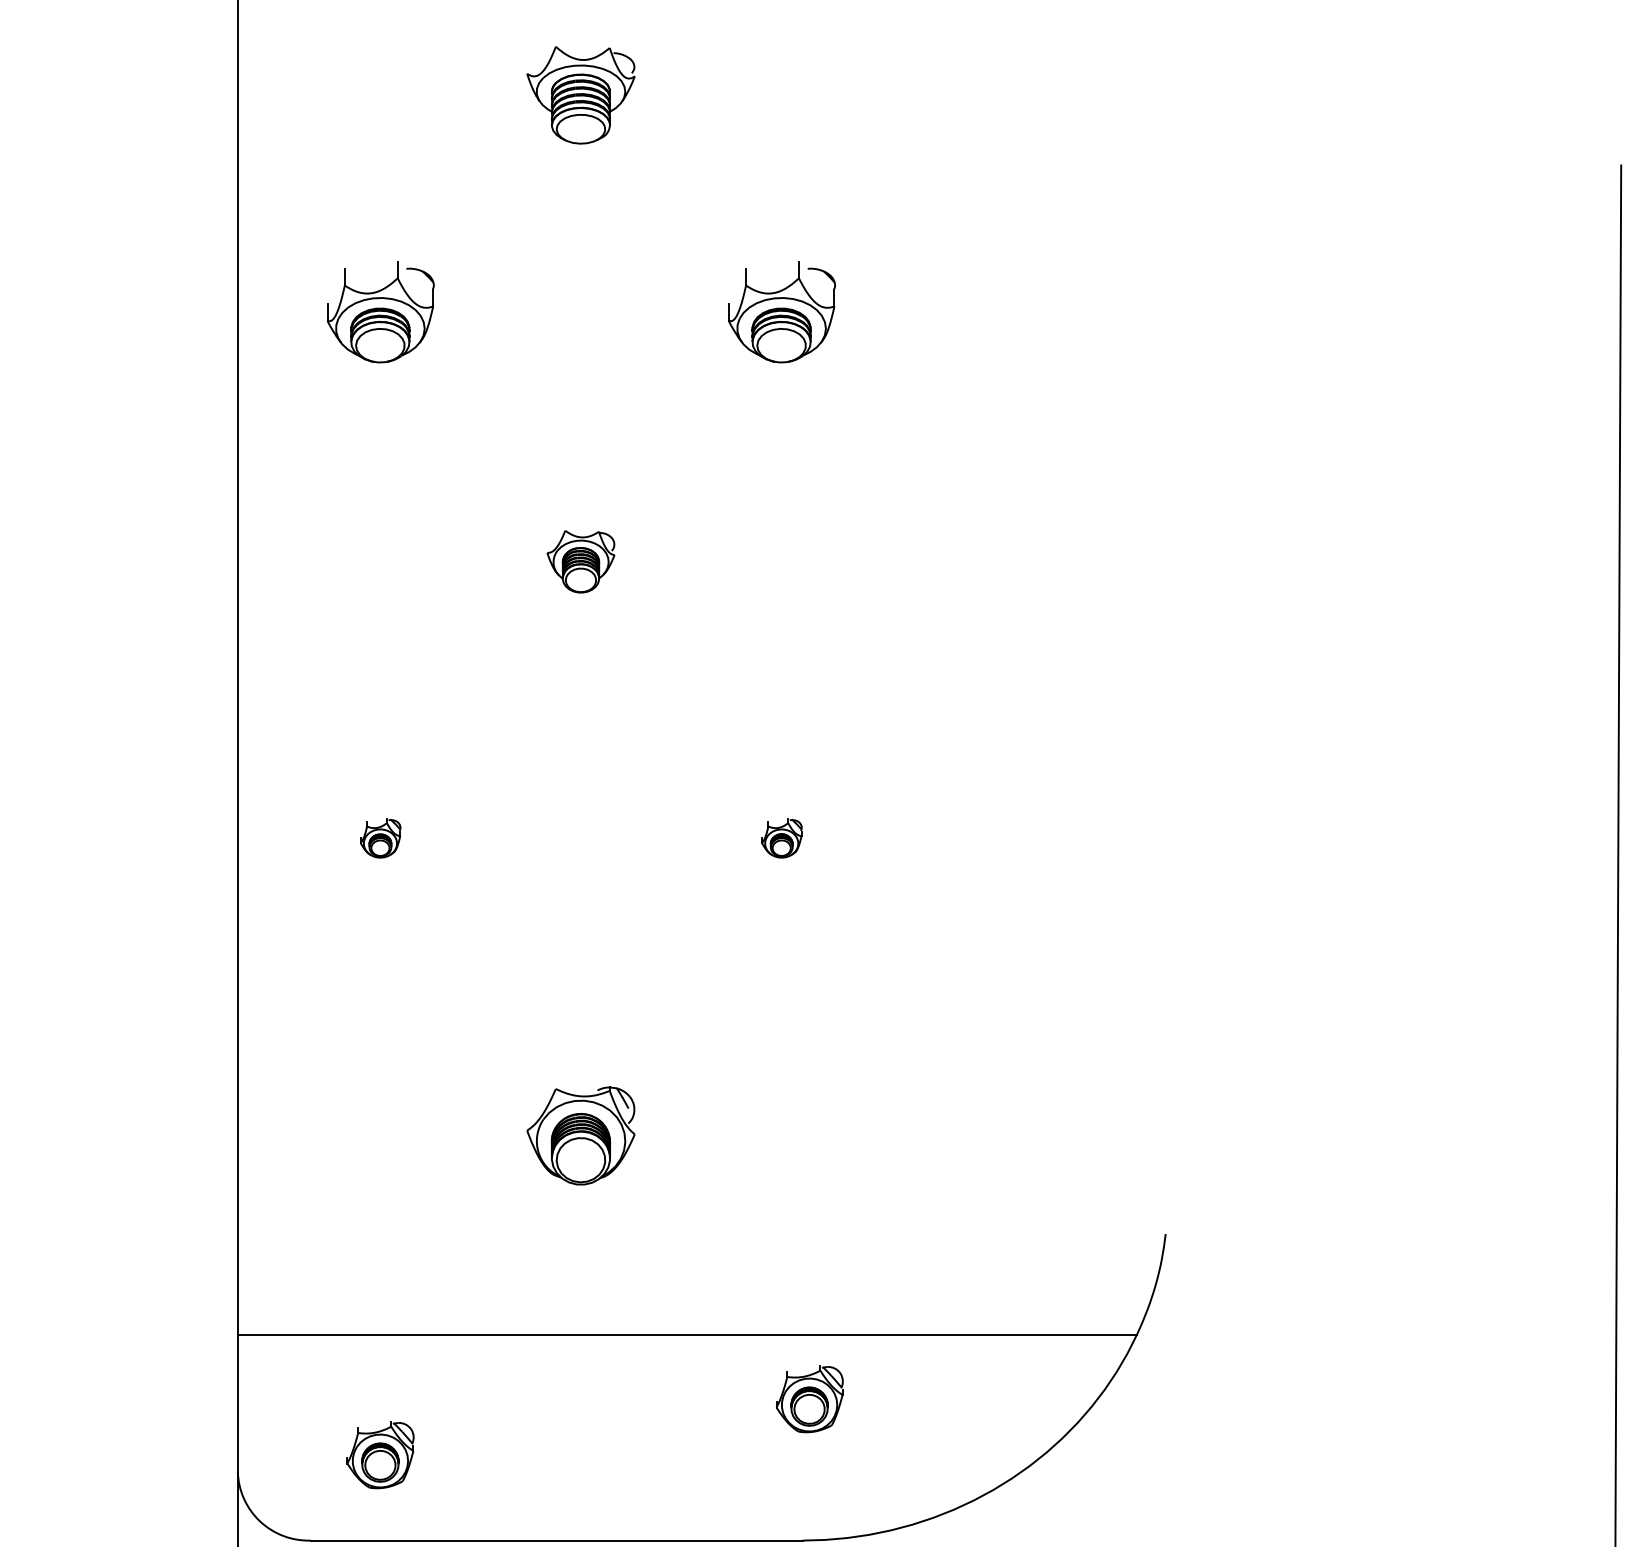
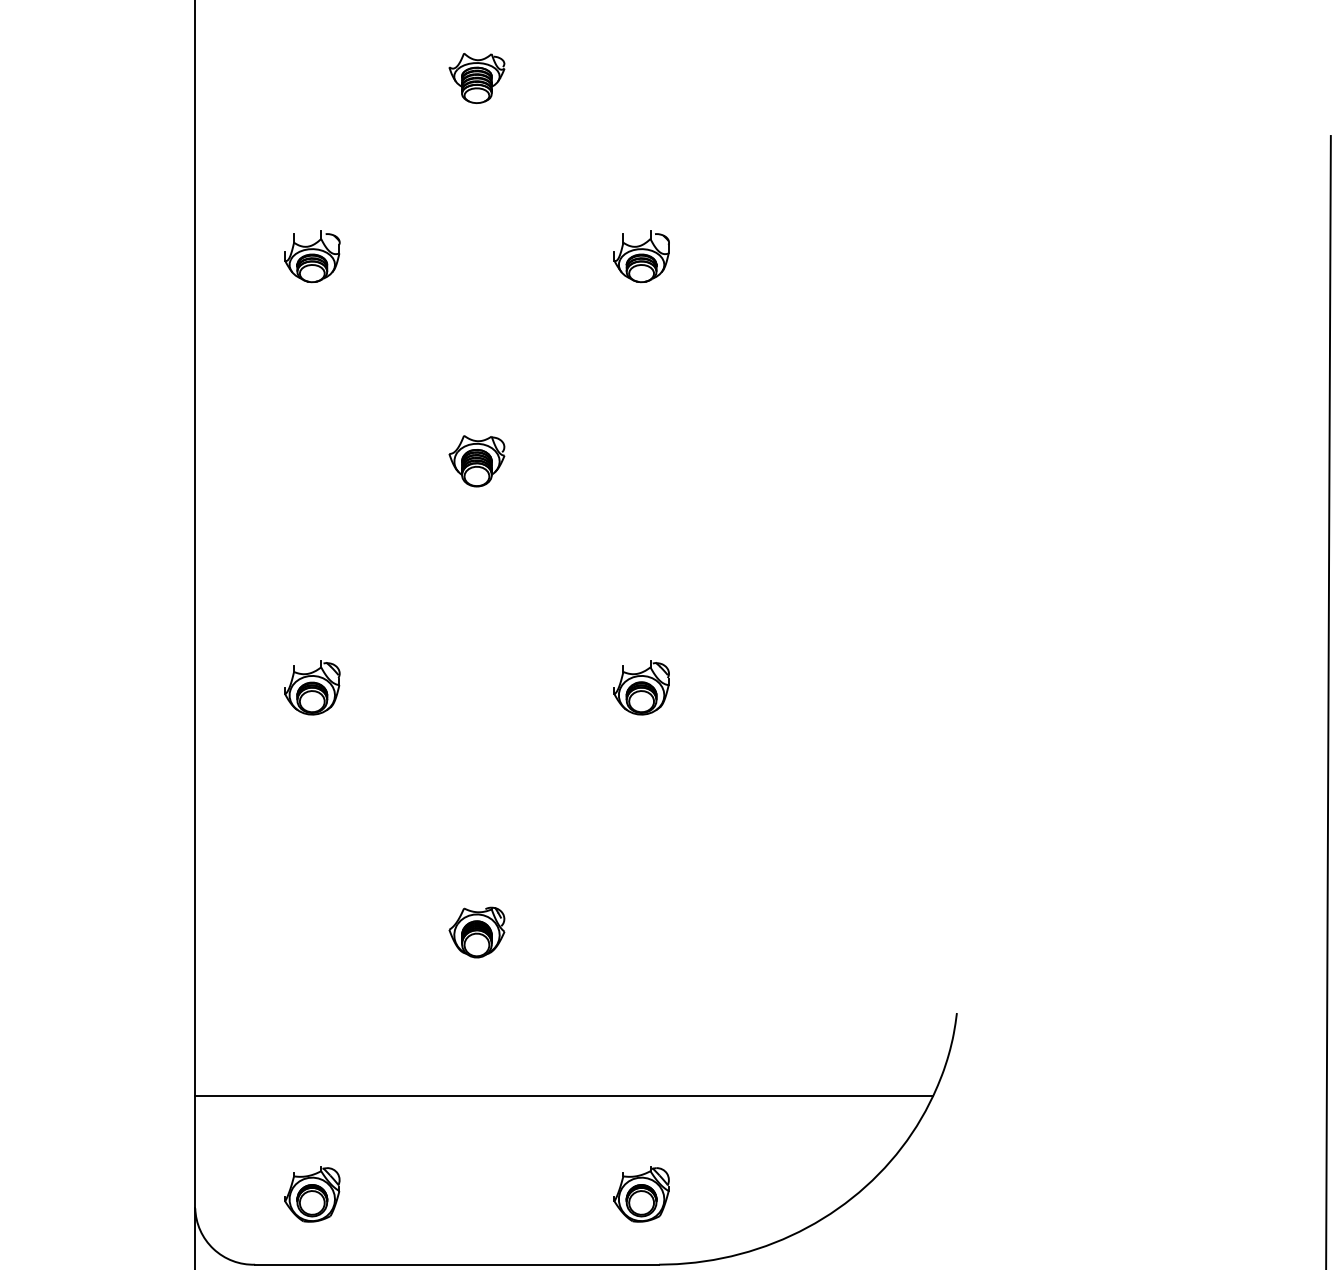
part: (580, 95) -> (476, 78), size x0.62
part: (380, 312) -> (312, 256), size x0.62
part: (781, 312) -> (641, 256), size x0.62
part: (380, 838) -> (312, 688), size x1.67
part: (781, 838) -> (641, 688), size x1.67
part: (580, 1135) -> (476, 932), size x0.62
part: (809, 1399) -> (641, 1194), moved

